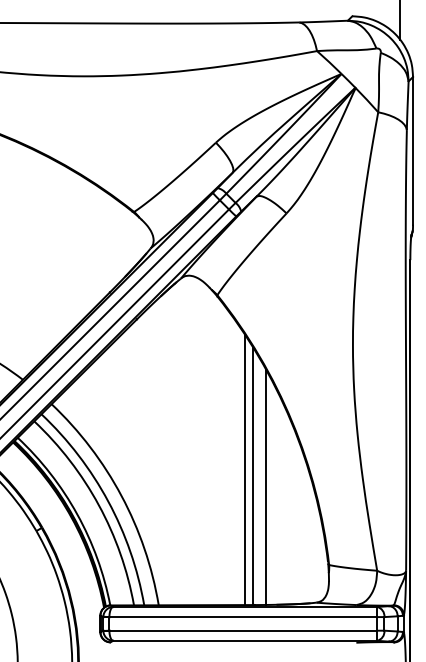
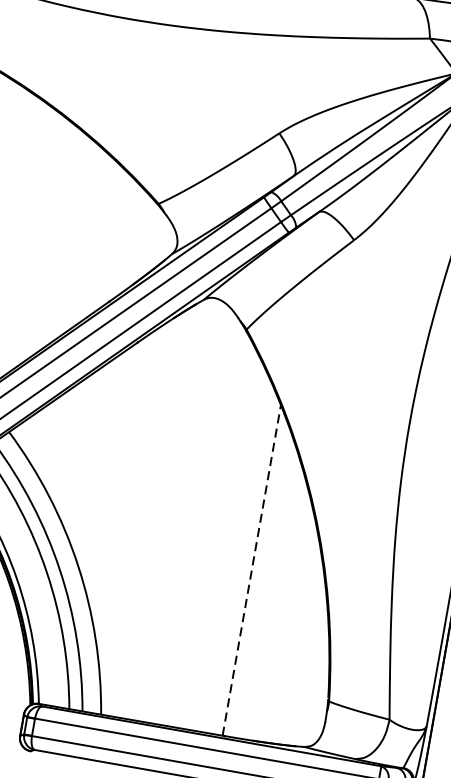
line: (245, 469) -> (243, 559), removed
line: (253, 476) -> (252, 570), solid -> dashed
line: (266, 486) -> (266, 586), removed

